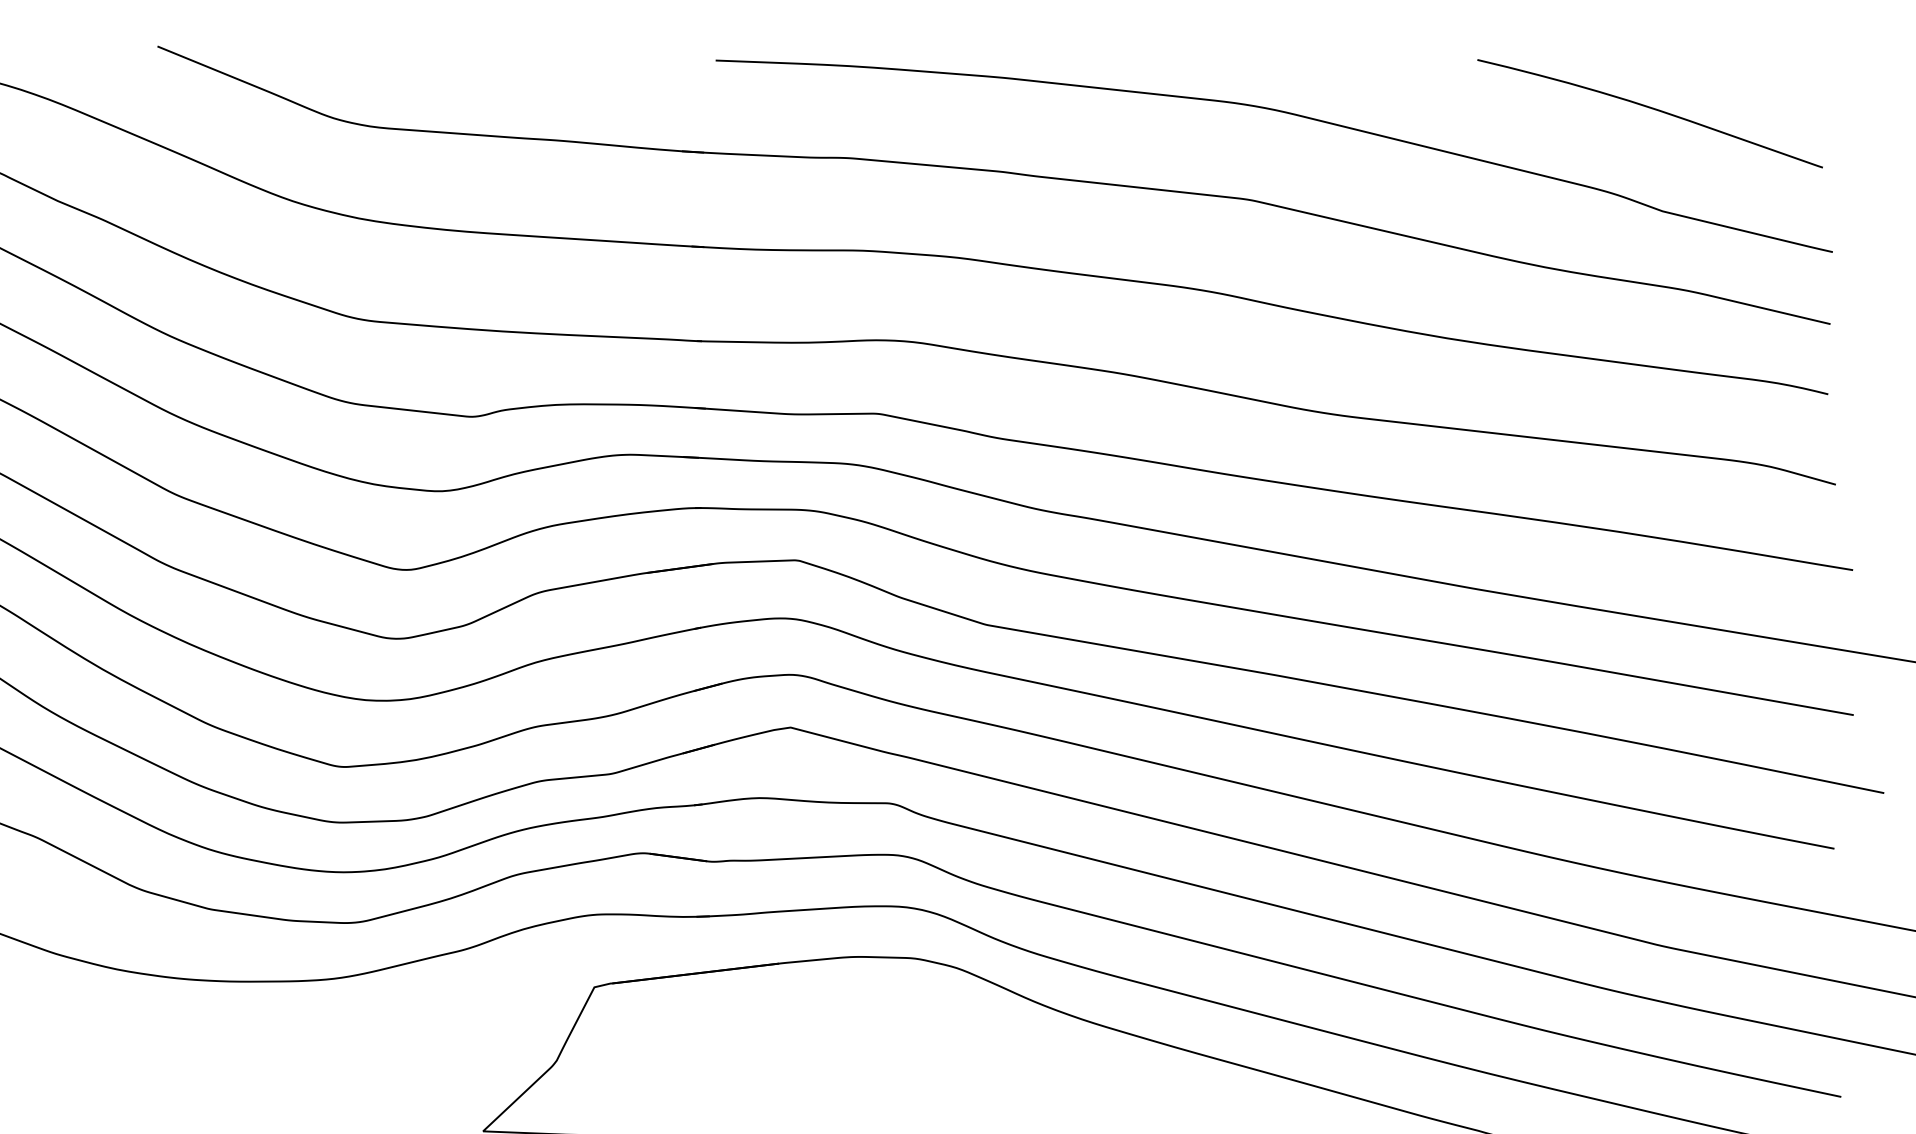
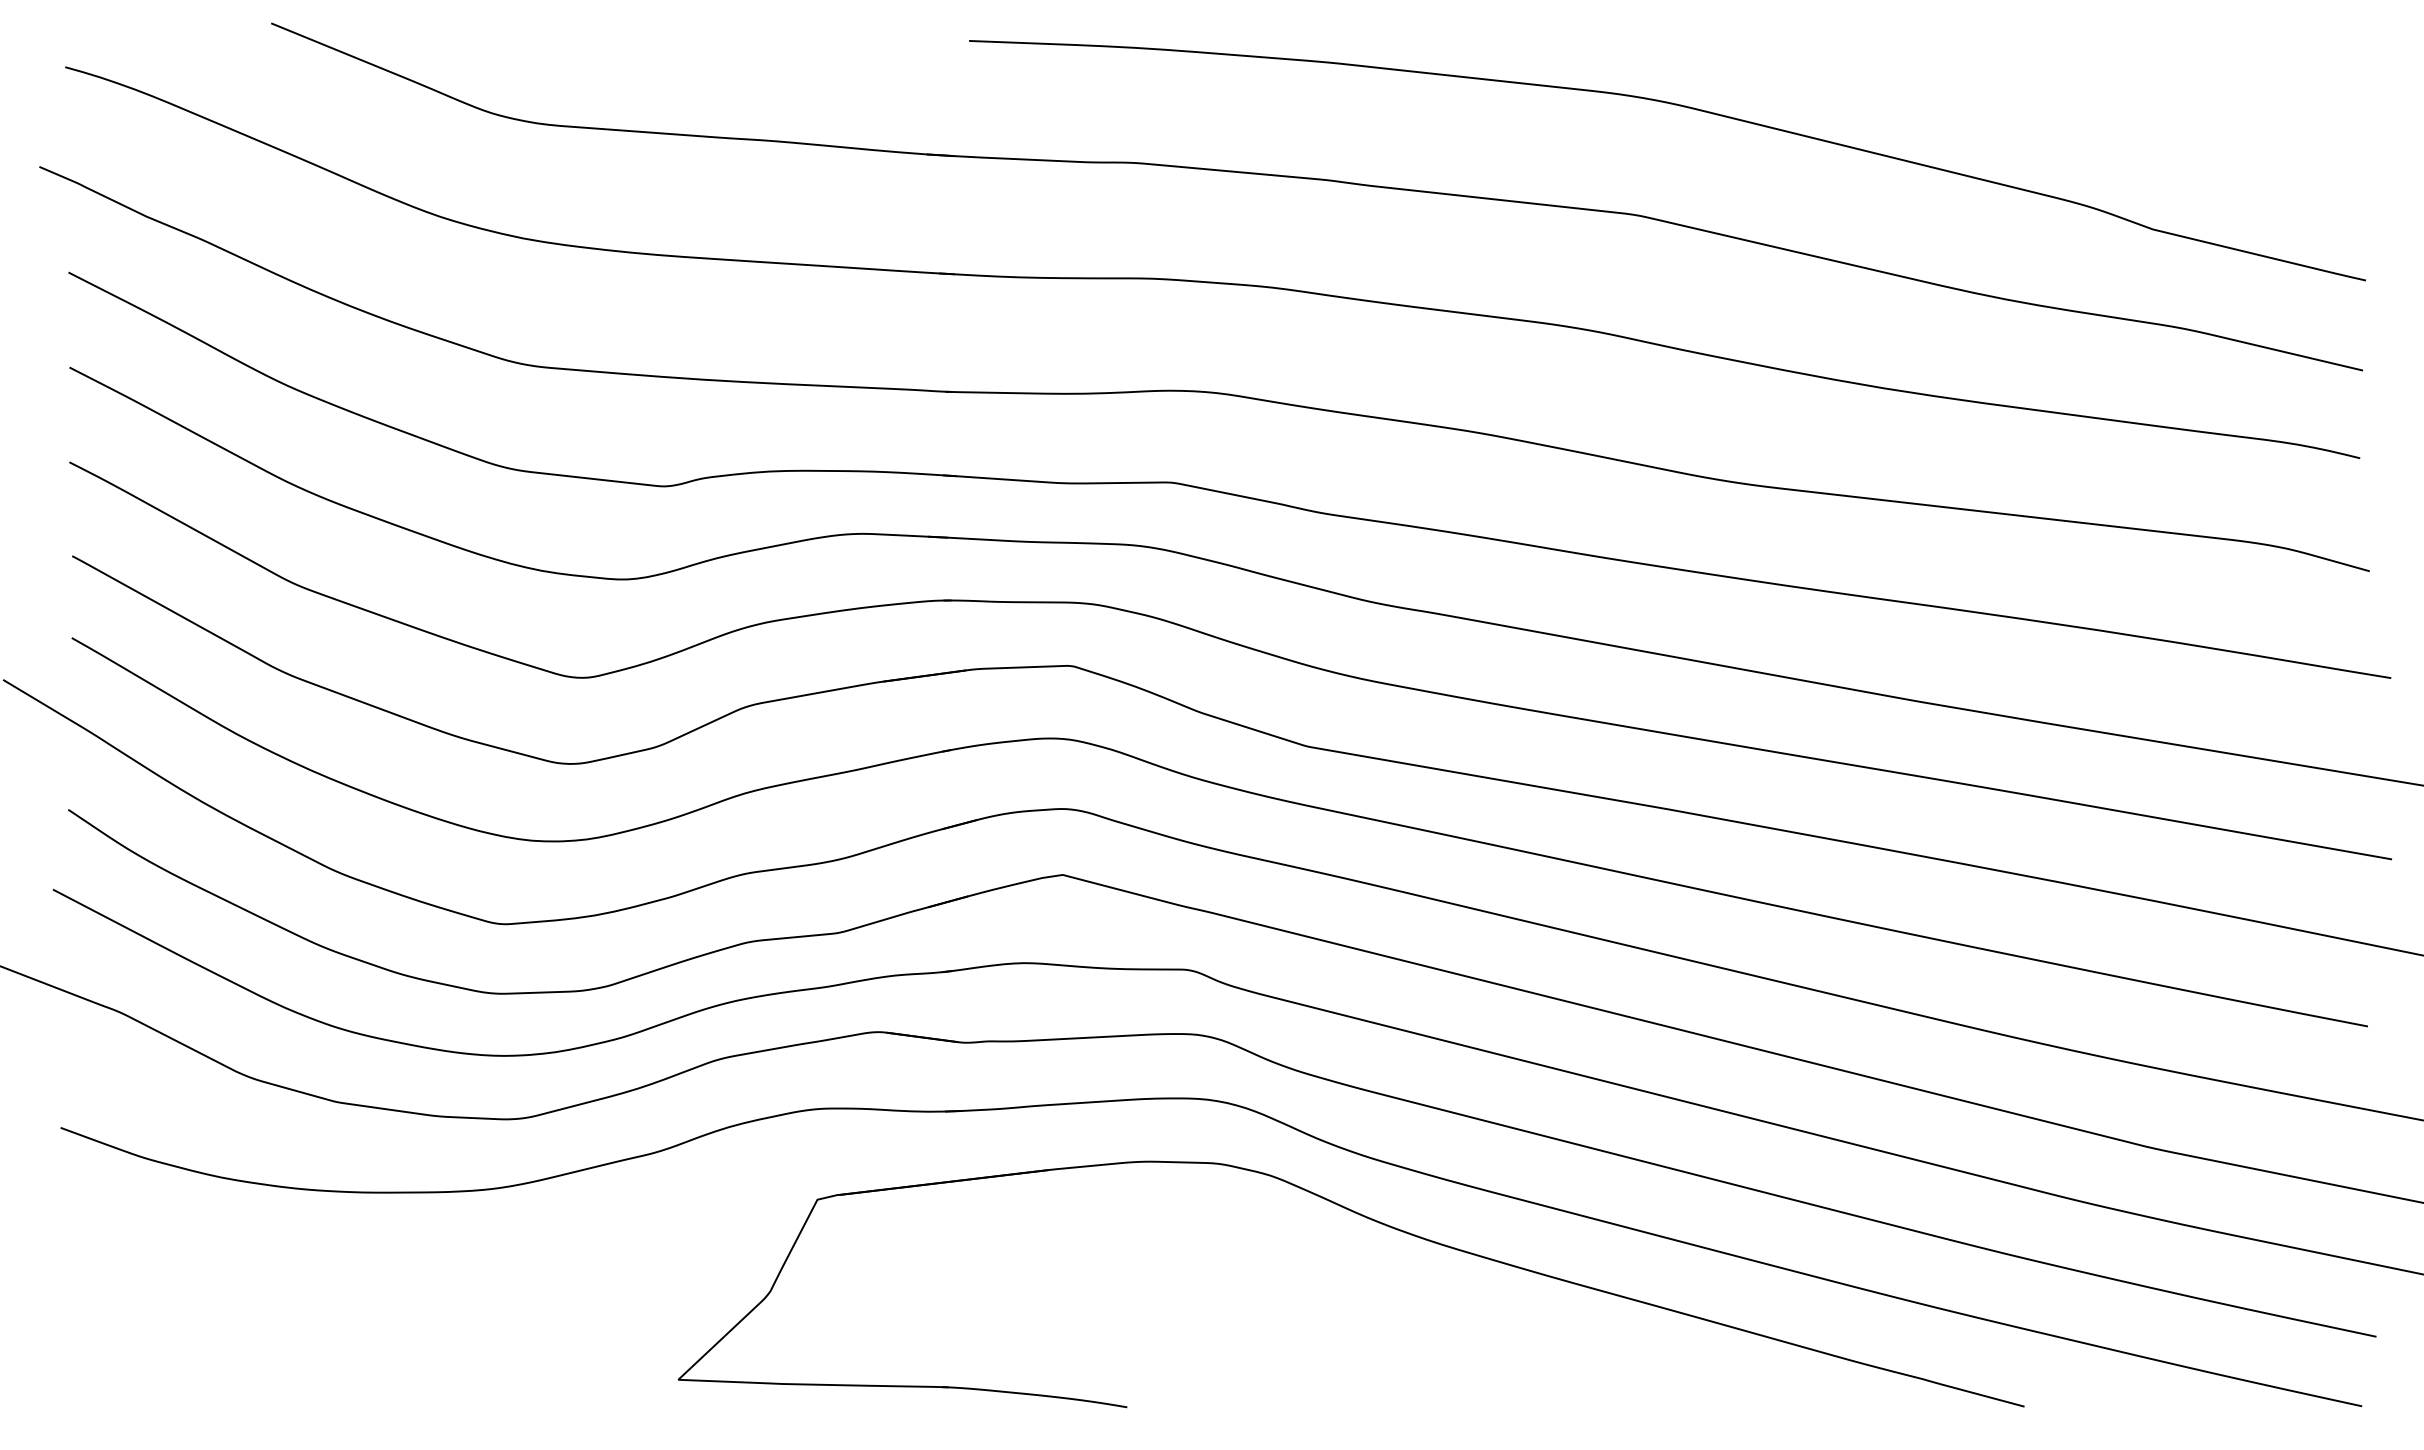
curve: (1650, 108) -> (2138, 101), removed

